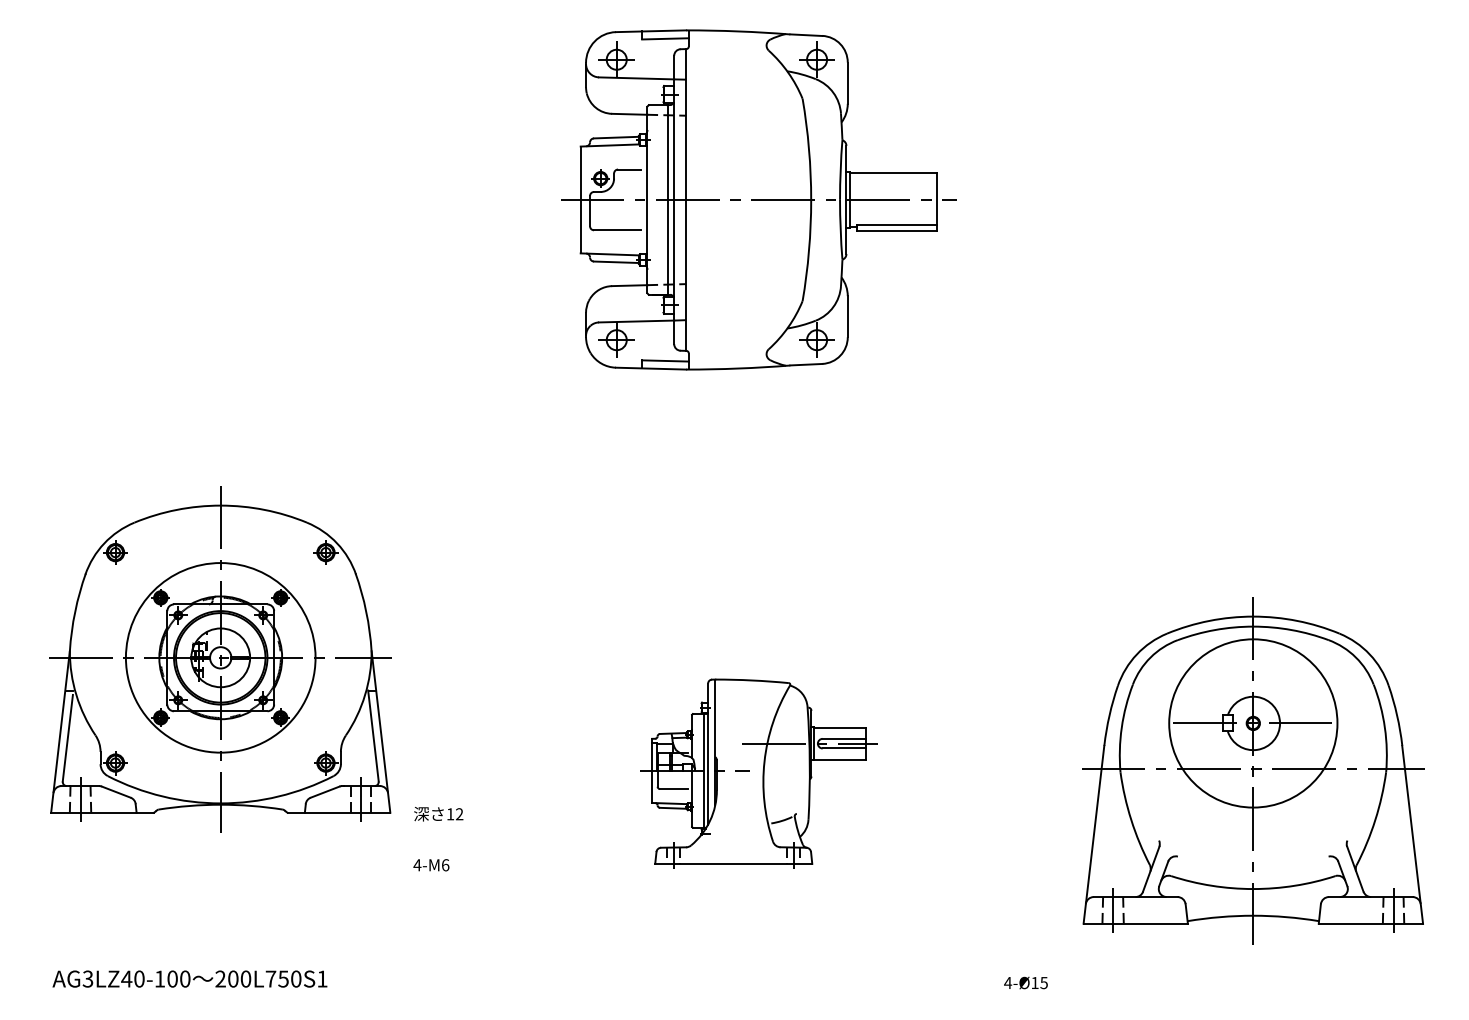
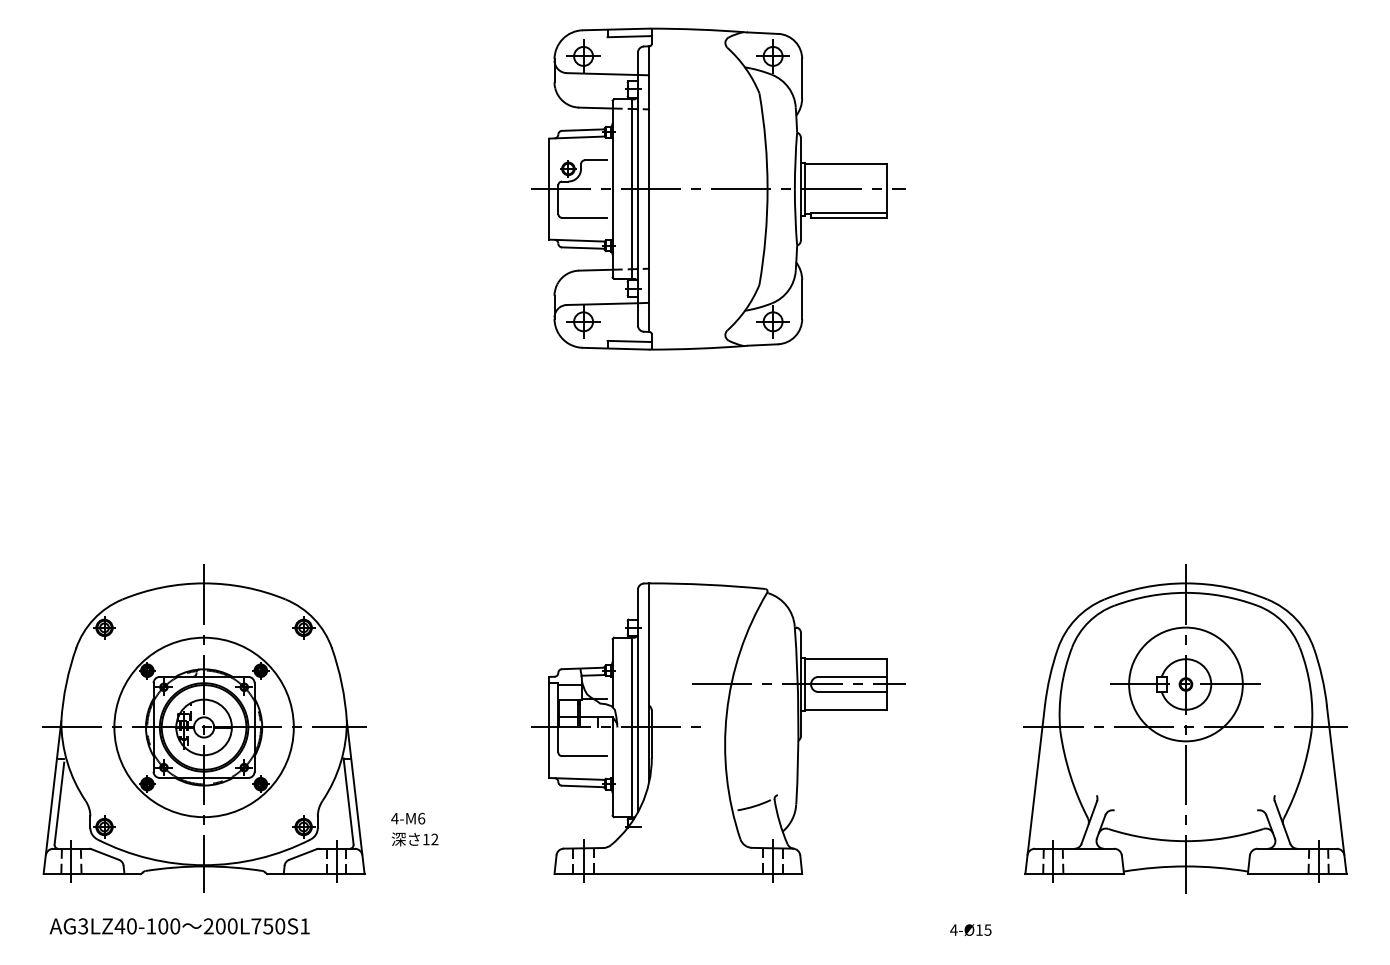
part: (220, 659) -> (203, 729), moved
circle: (1253, 723) -> (1186, 684), size x0.71
part: (758, 773) -> (717, 731), size x1.67
text: (438, 814) -> (414, 839), moved

